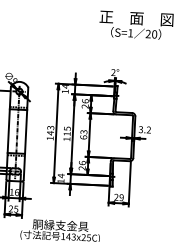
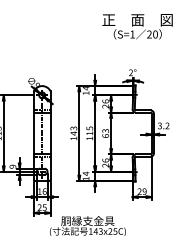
text: (136, 25) -> (137, 26), moved

